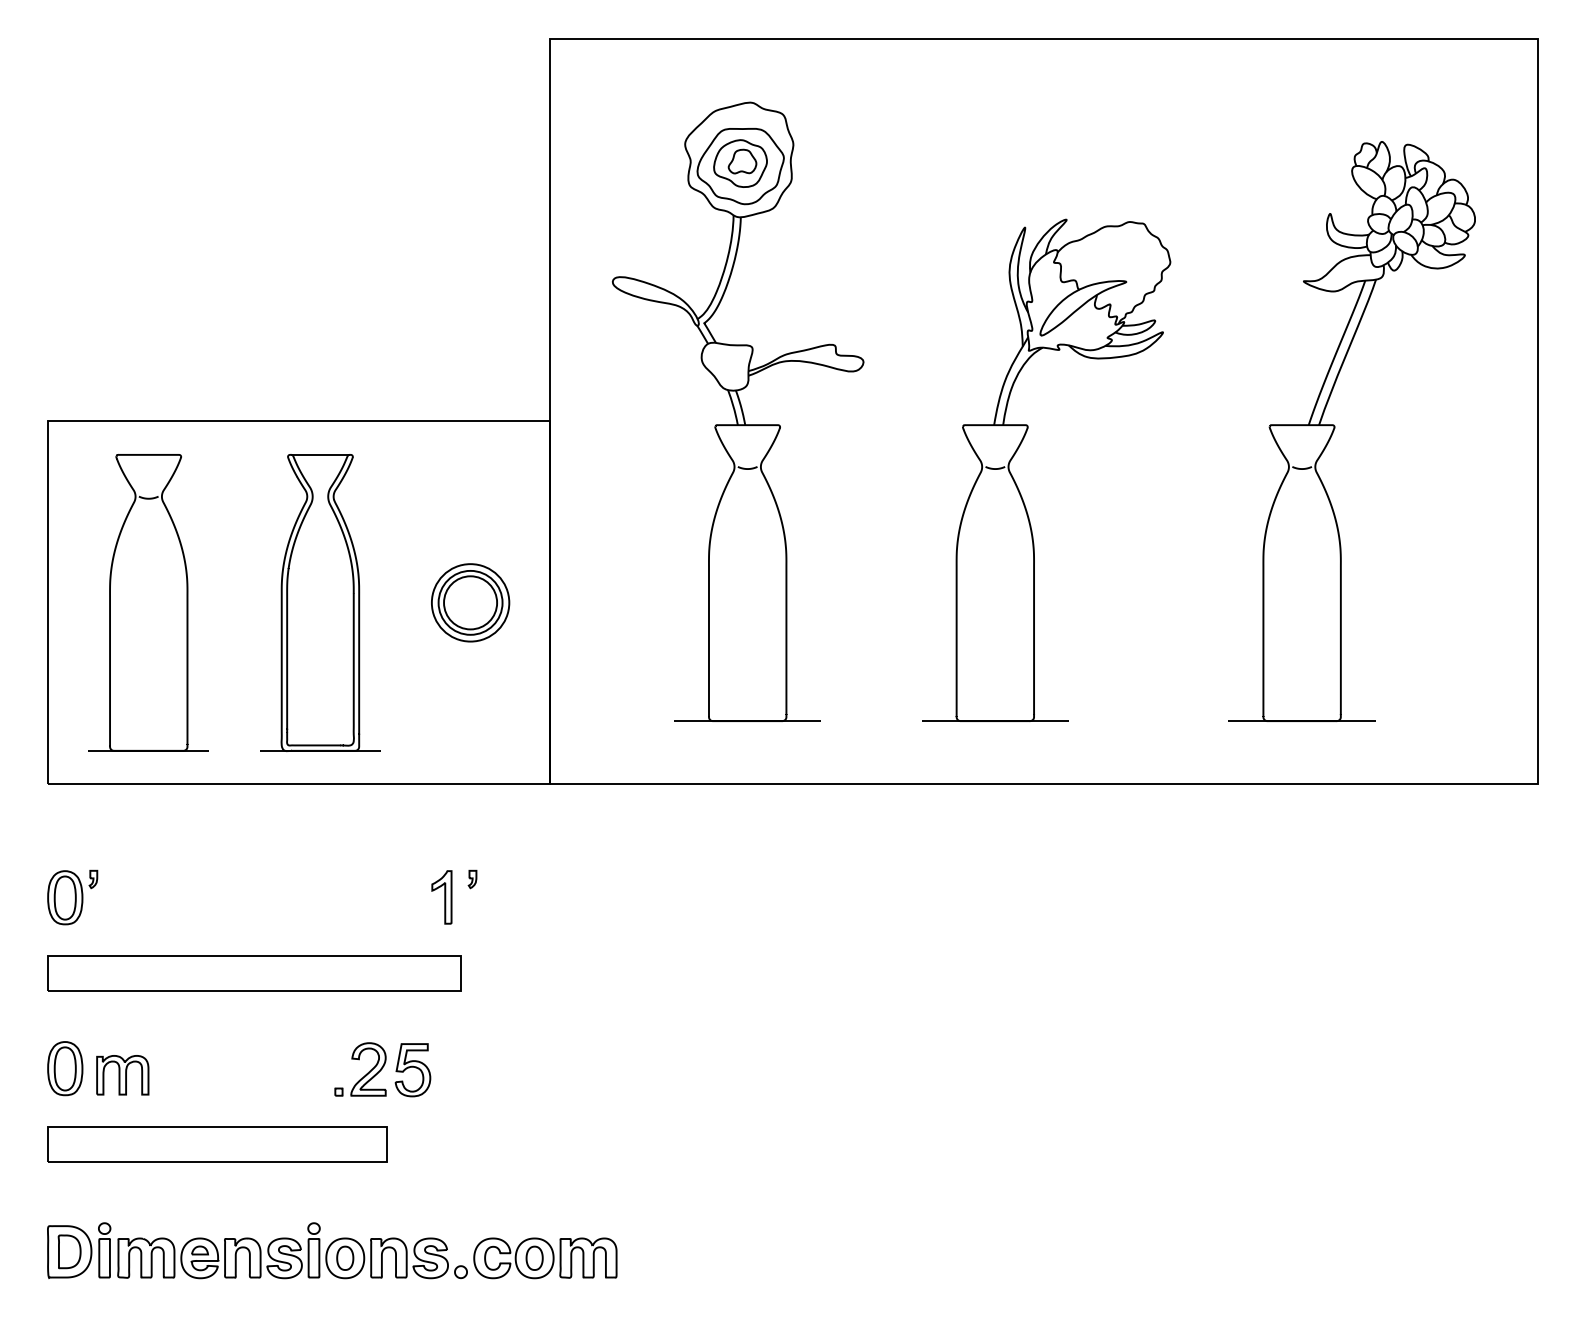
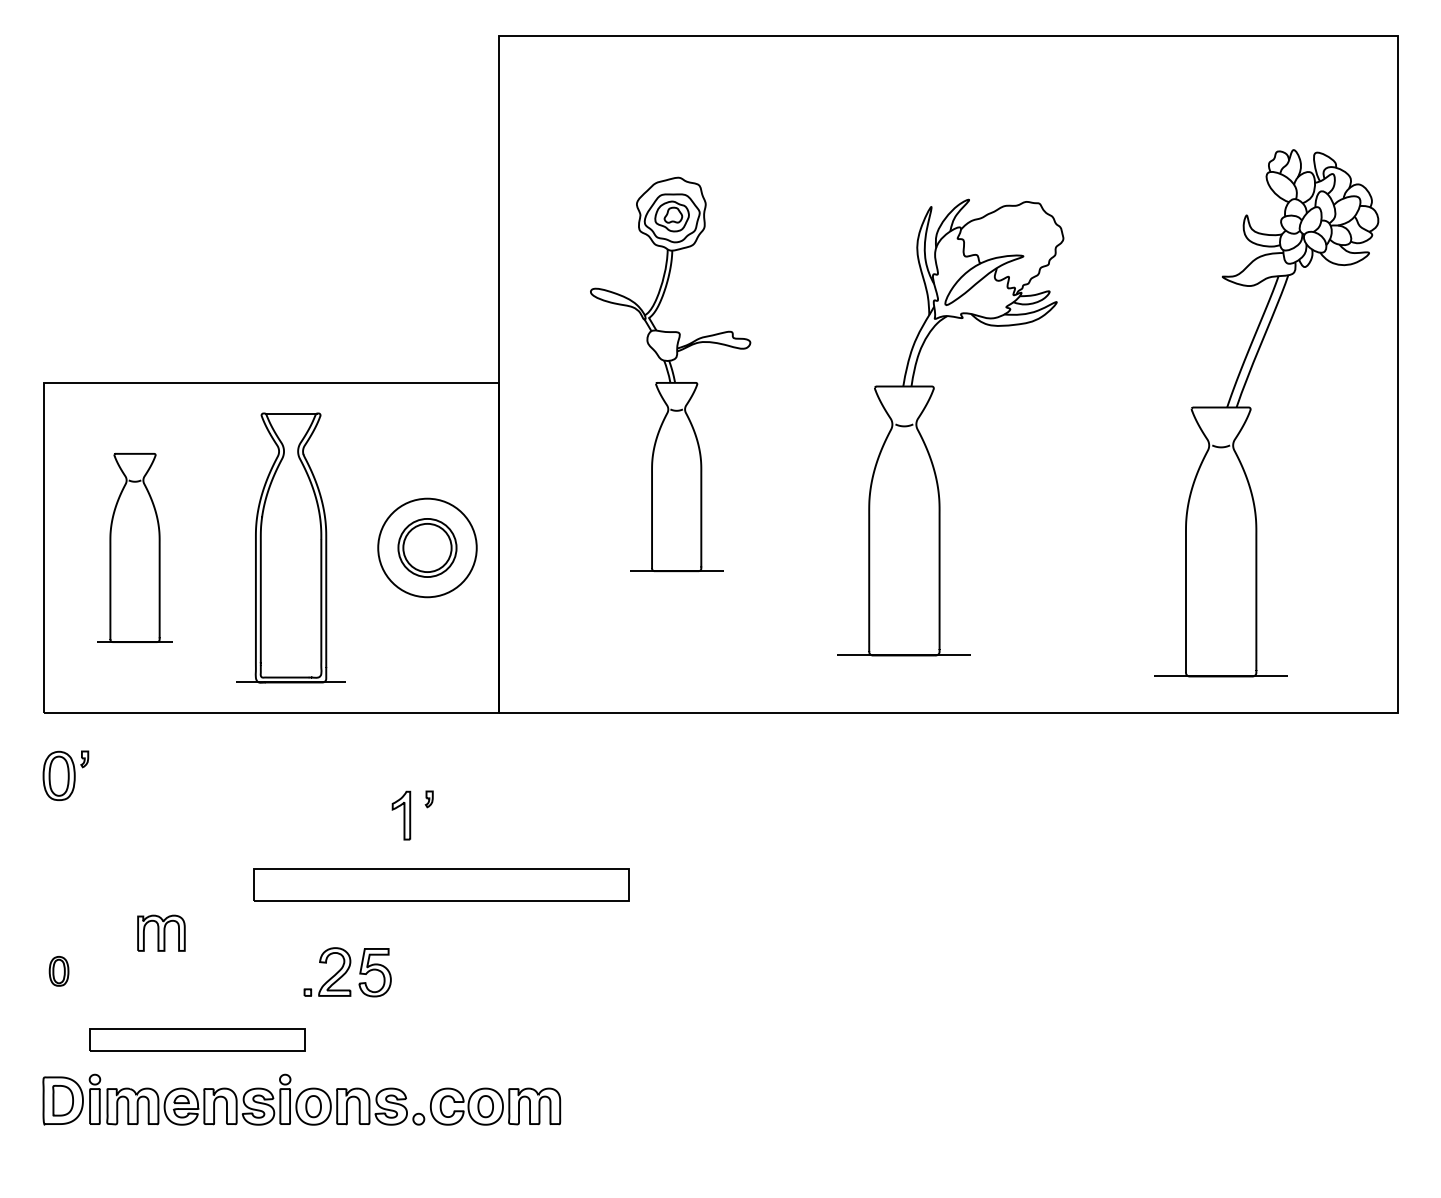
part: (737, 411) -> (670, 374), size x0.7
part: (1335, 428) -> (1251, 410), moved
part: (148, 602) -> (134, 547), size x0.7
circle: (470, 602) -> (427, 547), size x1.4
part: (72, 897) -> (65, 775), moved
part: (254, 973) -> (441, 884), moved
part: (64, 1068) -> (58, 971), size x0.6
part: (122, 1074) -> (161, 932), moved
part: (217, 1144) -> (197, 1040), size x0.7
part: (331, 1250) -> (301, 1099), moved

